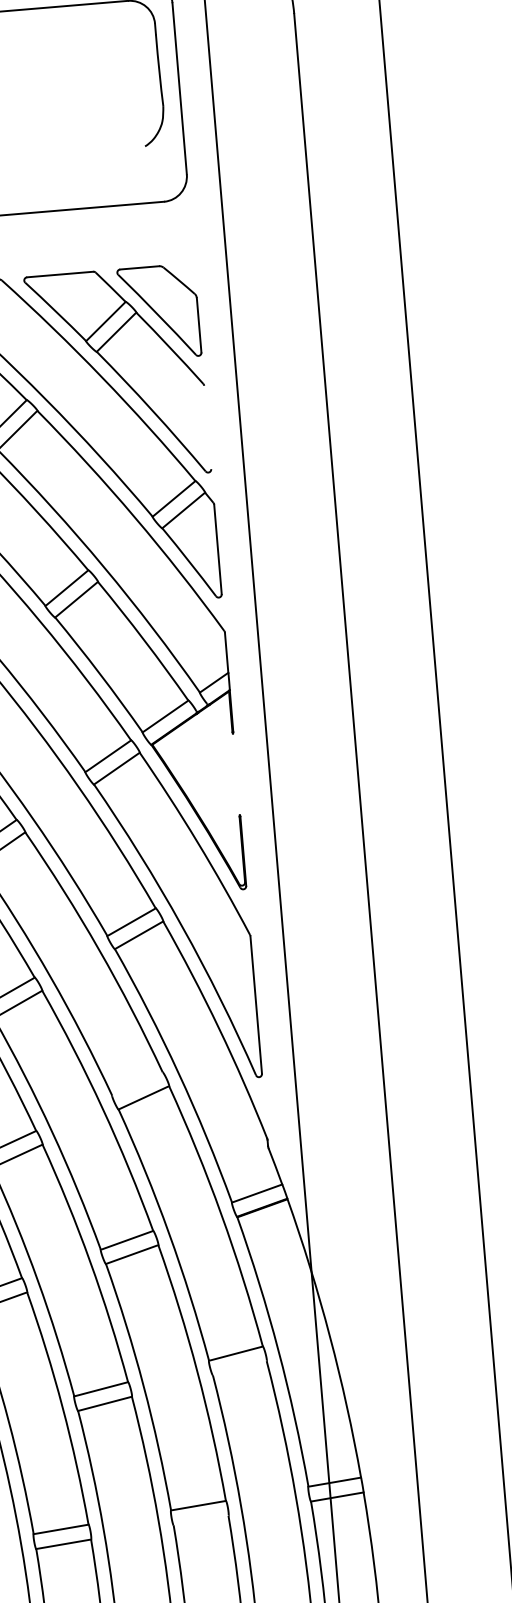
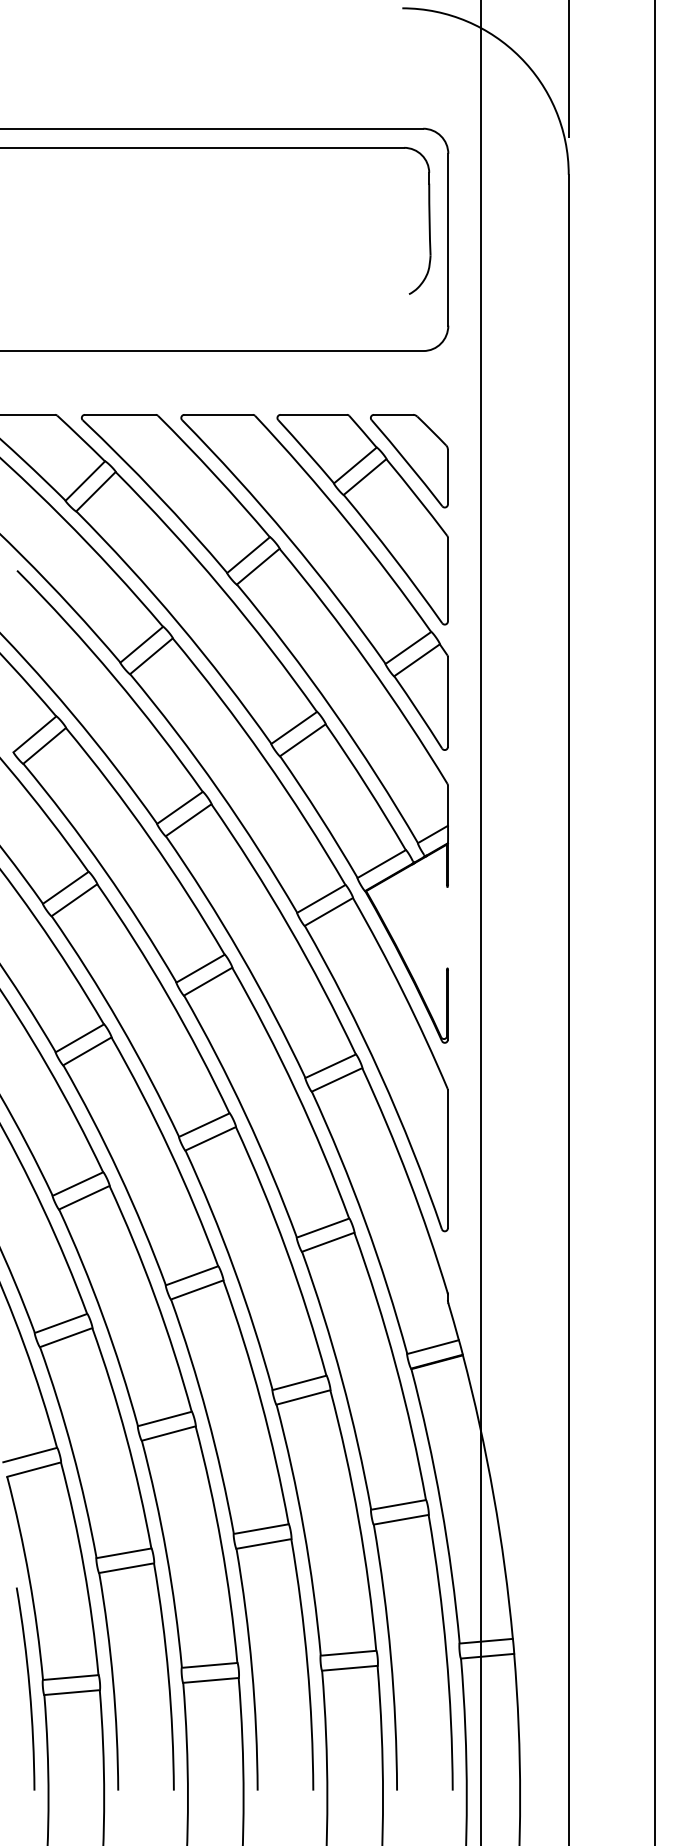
line: (207, 427) -> (447, 579), added
line: (136, 1083) -> (322, 1227), added
line: (239, 1368) -> (400, 1519), added
line: (200, 1519) -> (349, 1667), added

